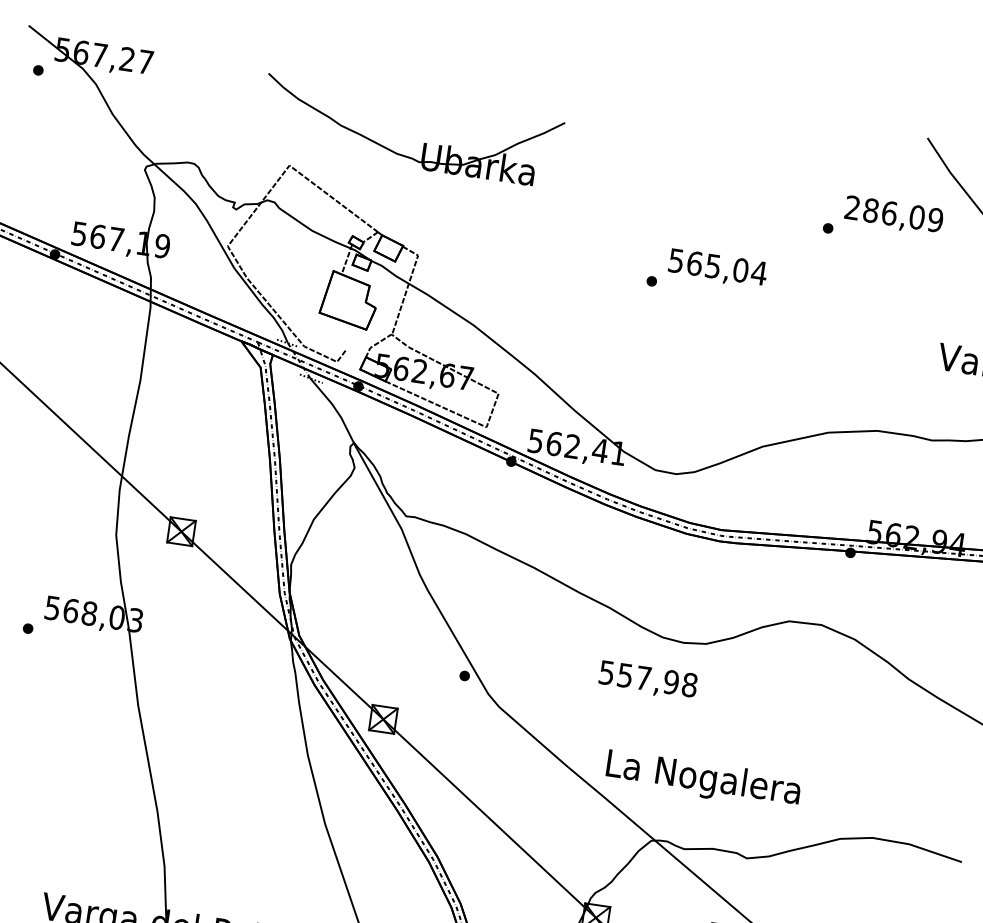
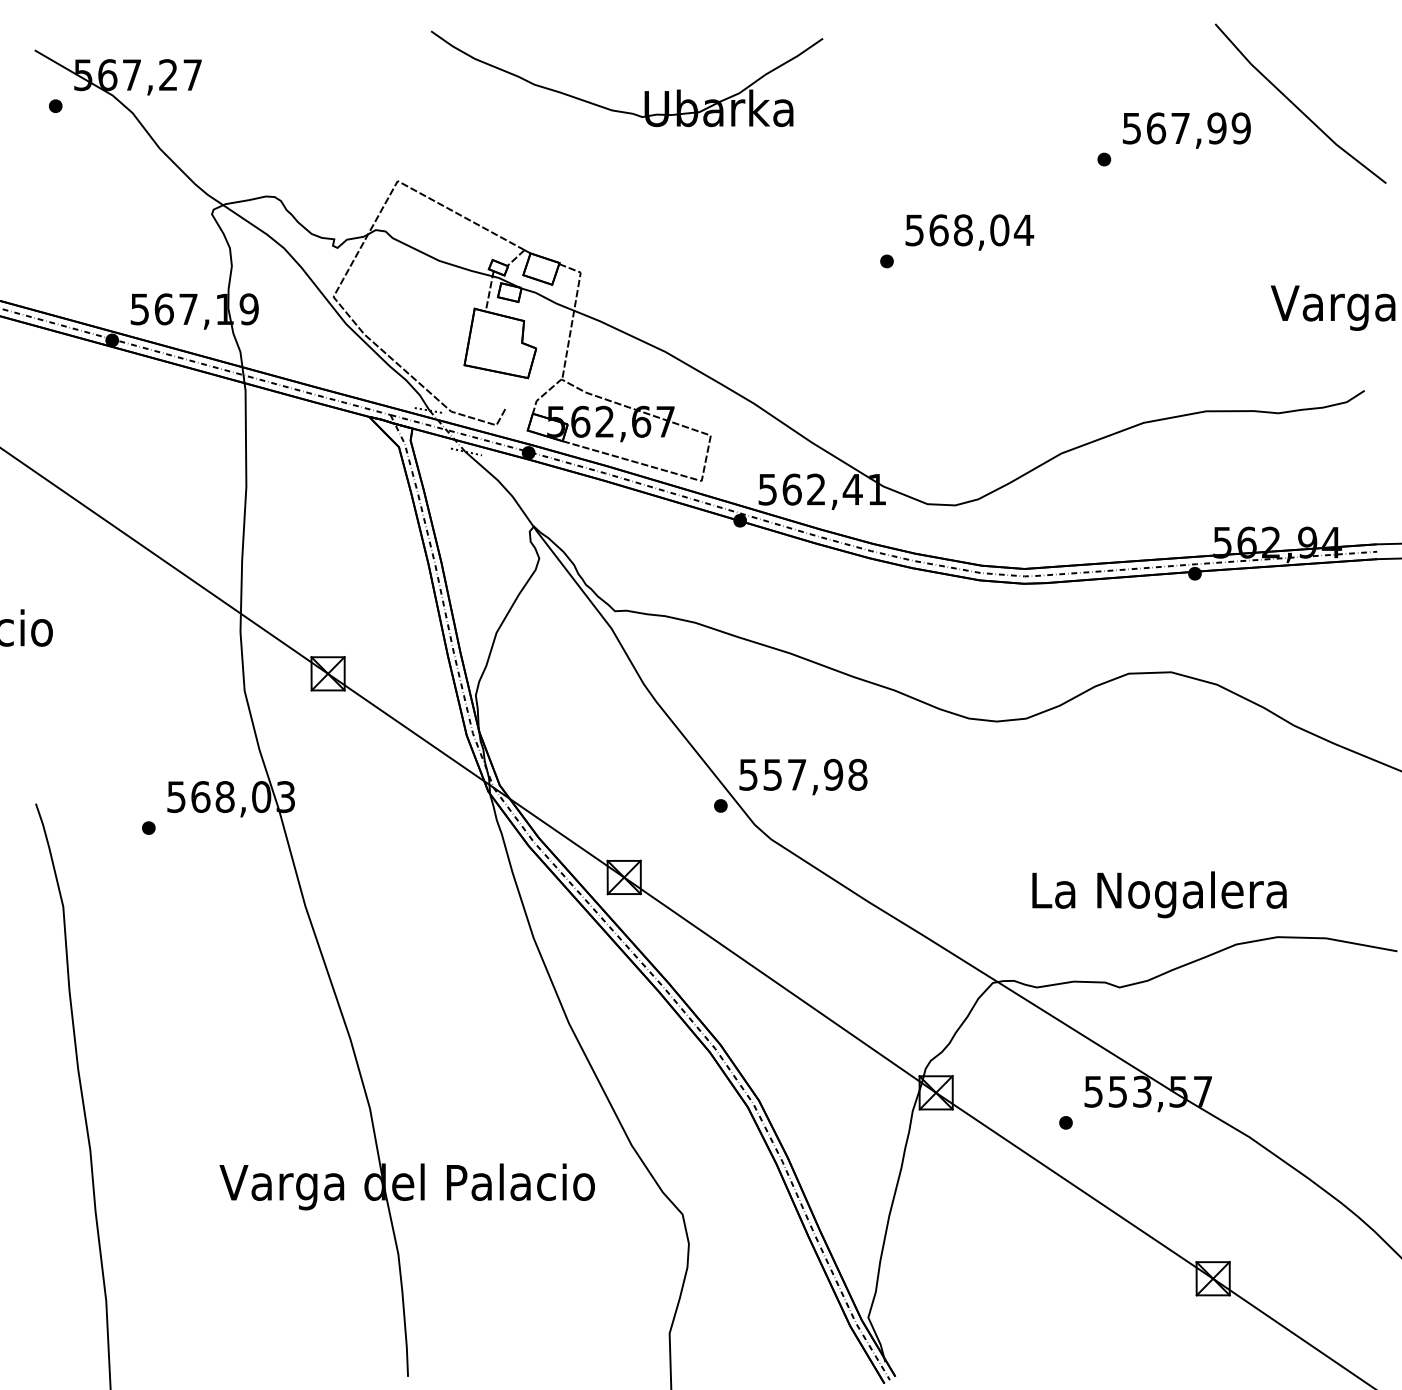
part: (423, 143) -> (644, 91), moved
text: (884, 212) -> (1174, 128), 286,09 -> 567,99
text: (712, 266) -> (962, 230), 565,04 -> 568,04
text: (648, 680) -> (803, 776), moved
text: (703, 779) -> (1159, 894), moved

